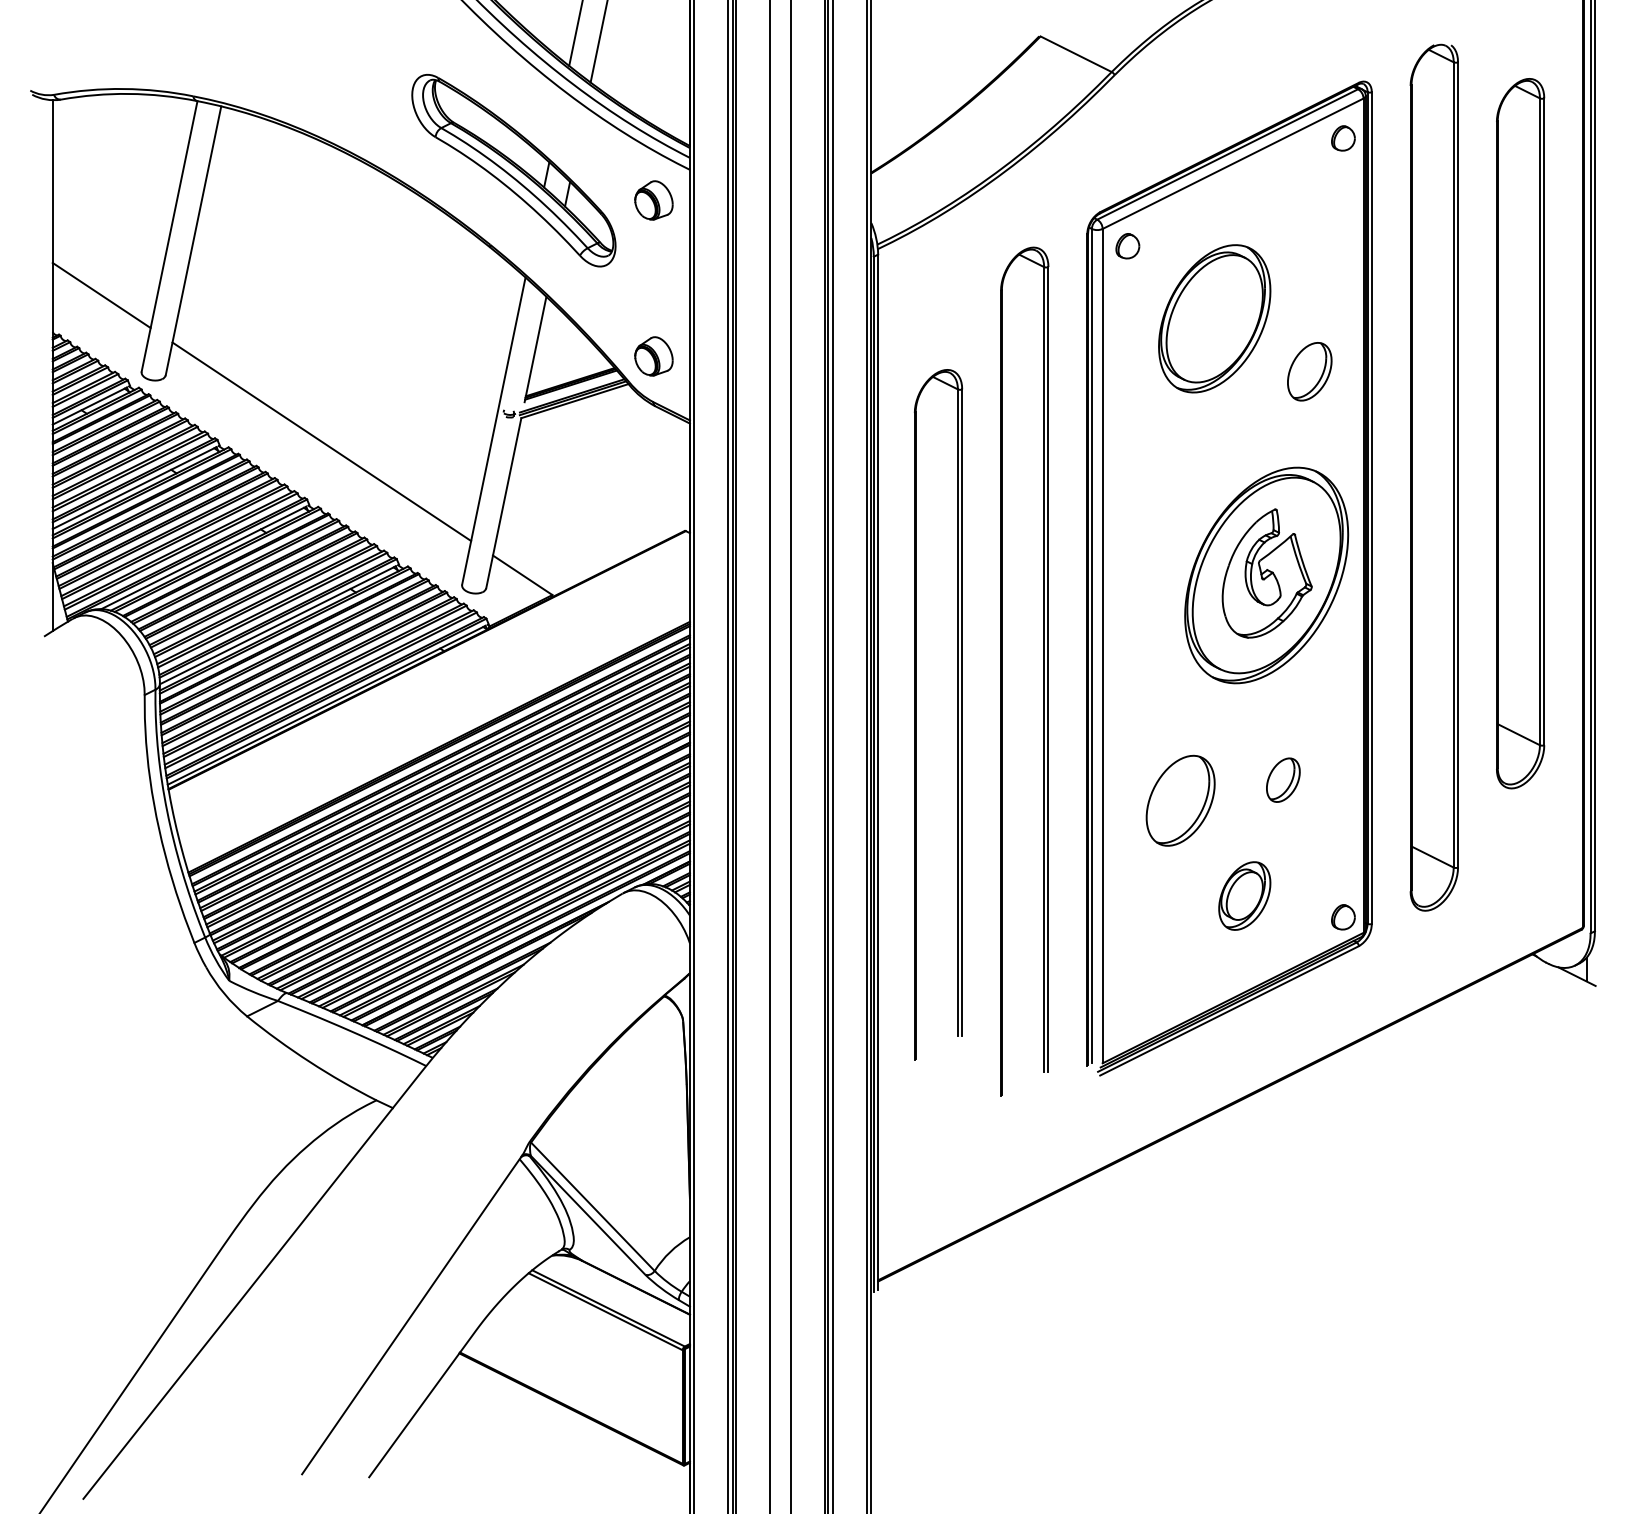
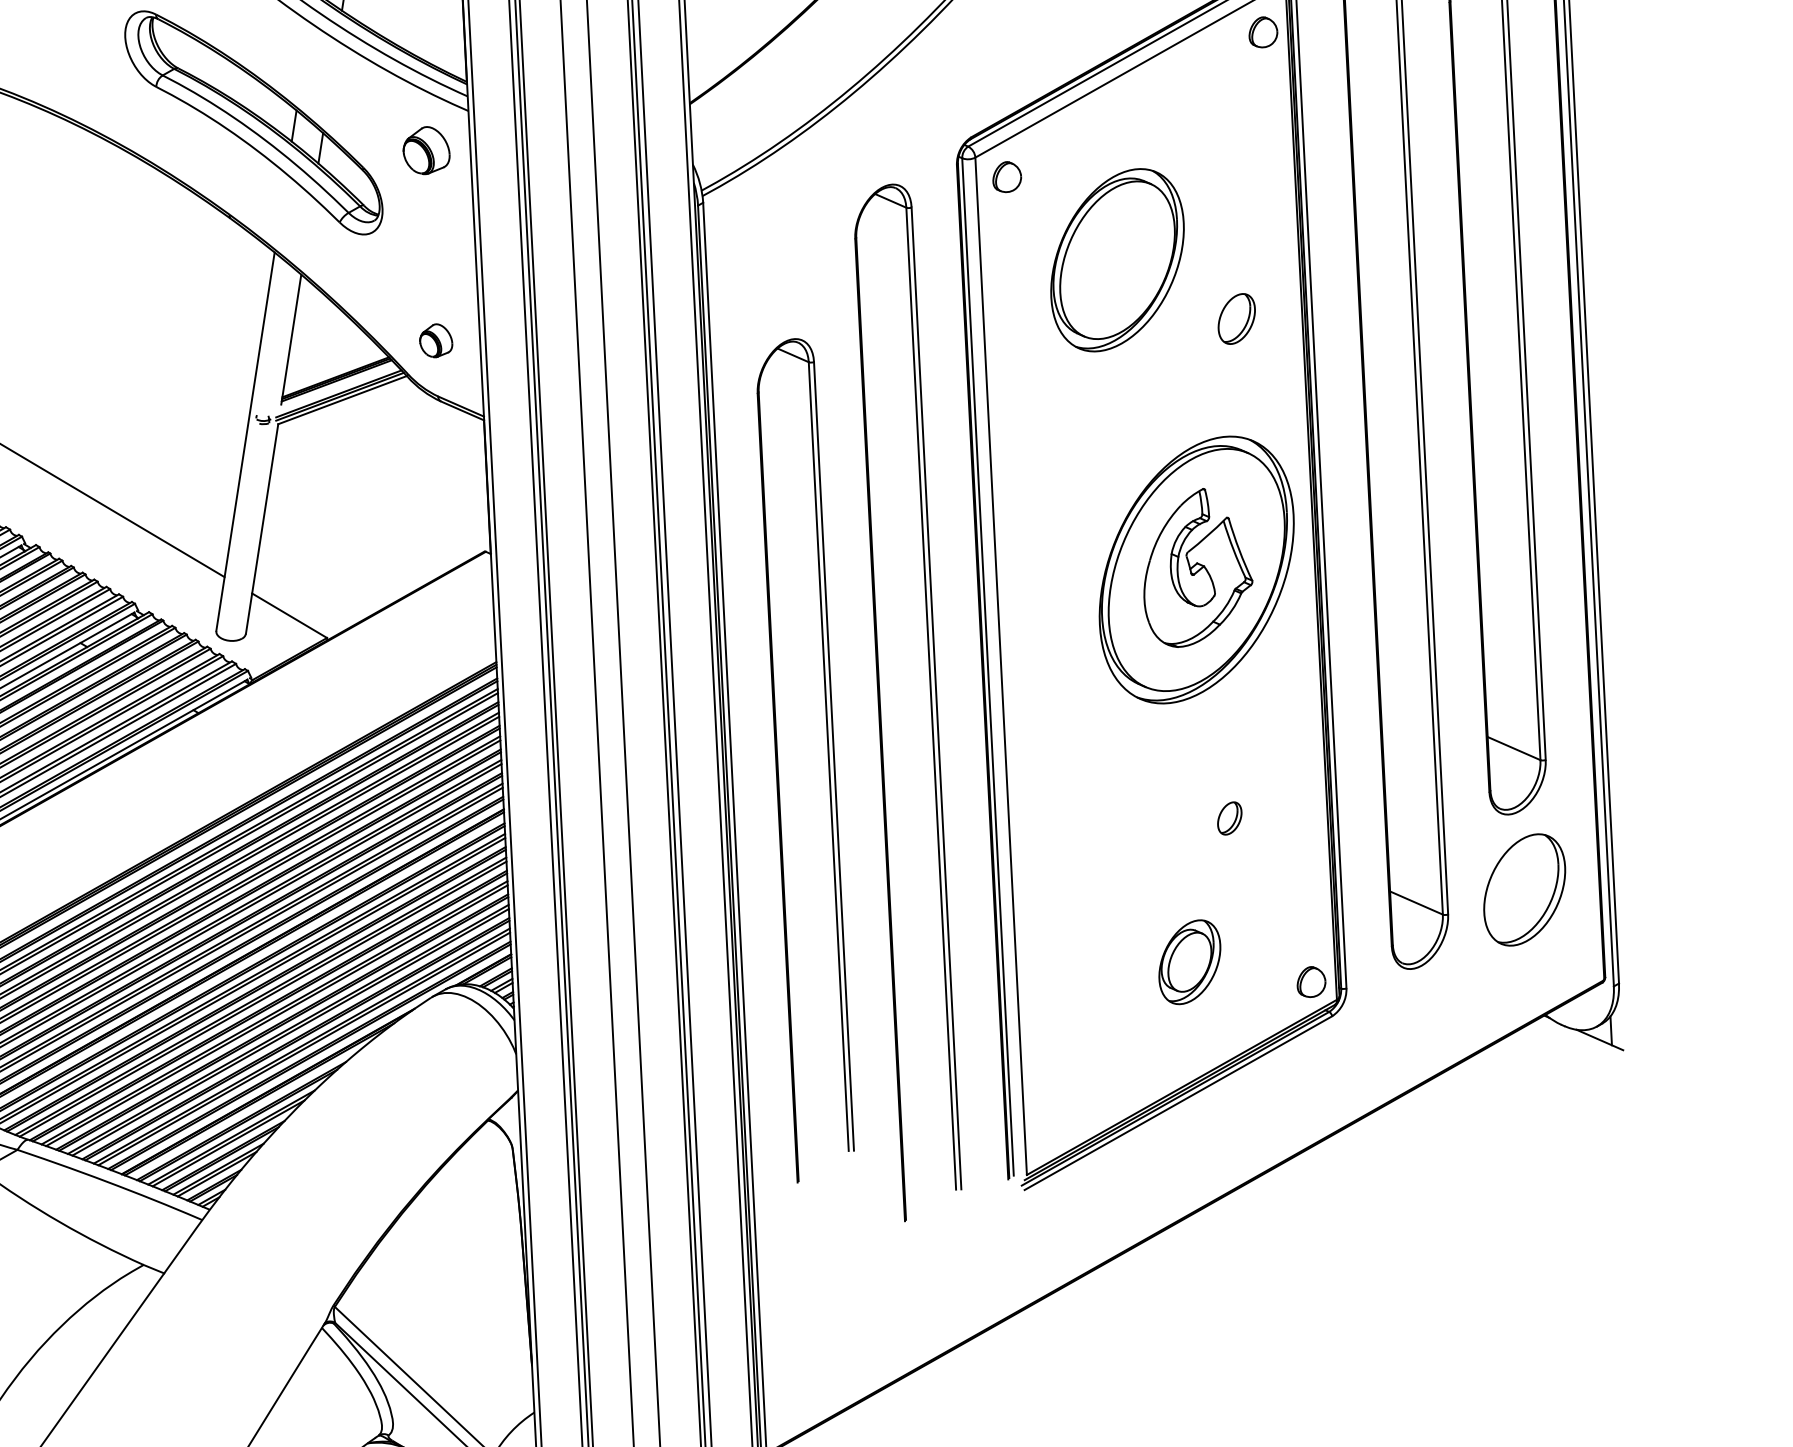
part: (653, 356) -> (435, 340), size x0.7
part: (1309, 371) -> (1236, 318), size x0.7
part: (1283, 779) -> (1229, 817), size x0.6
part: (1180, 800) -> (1524, 889), moved

